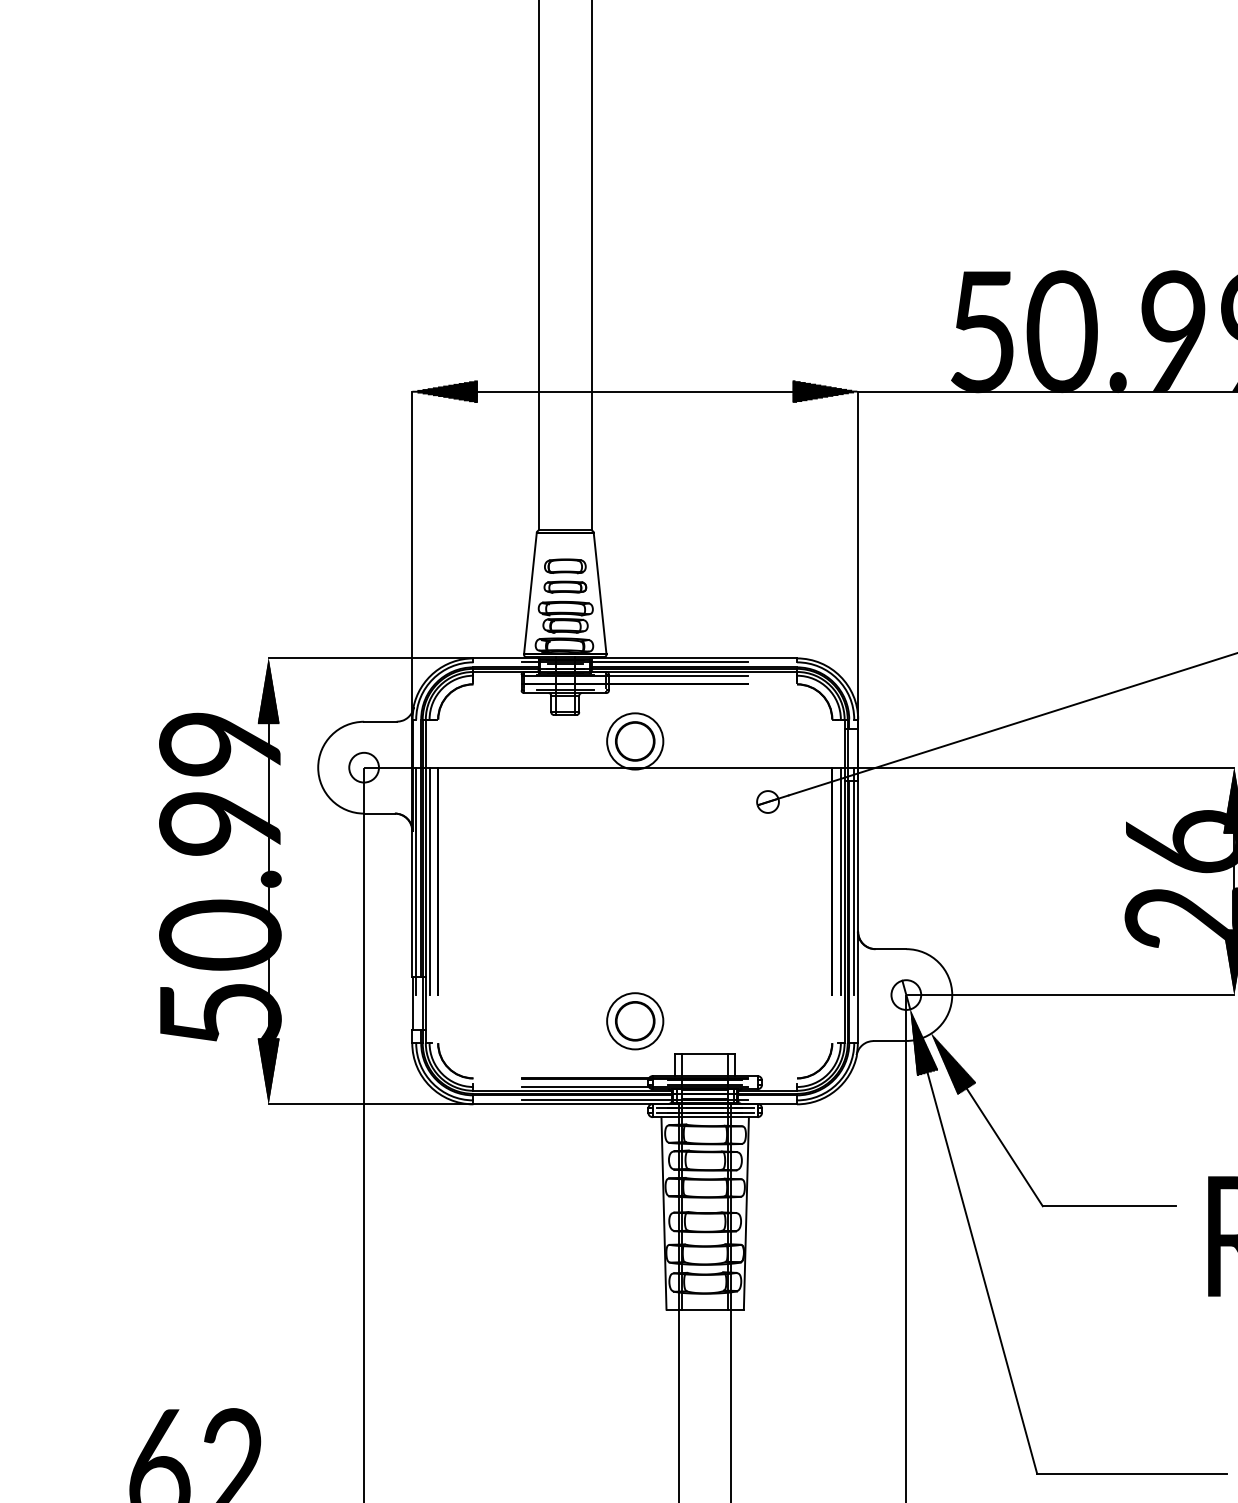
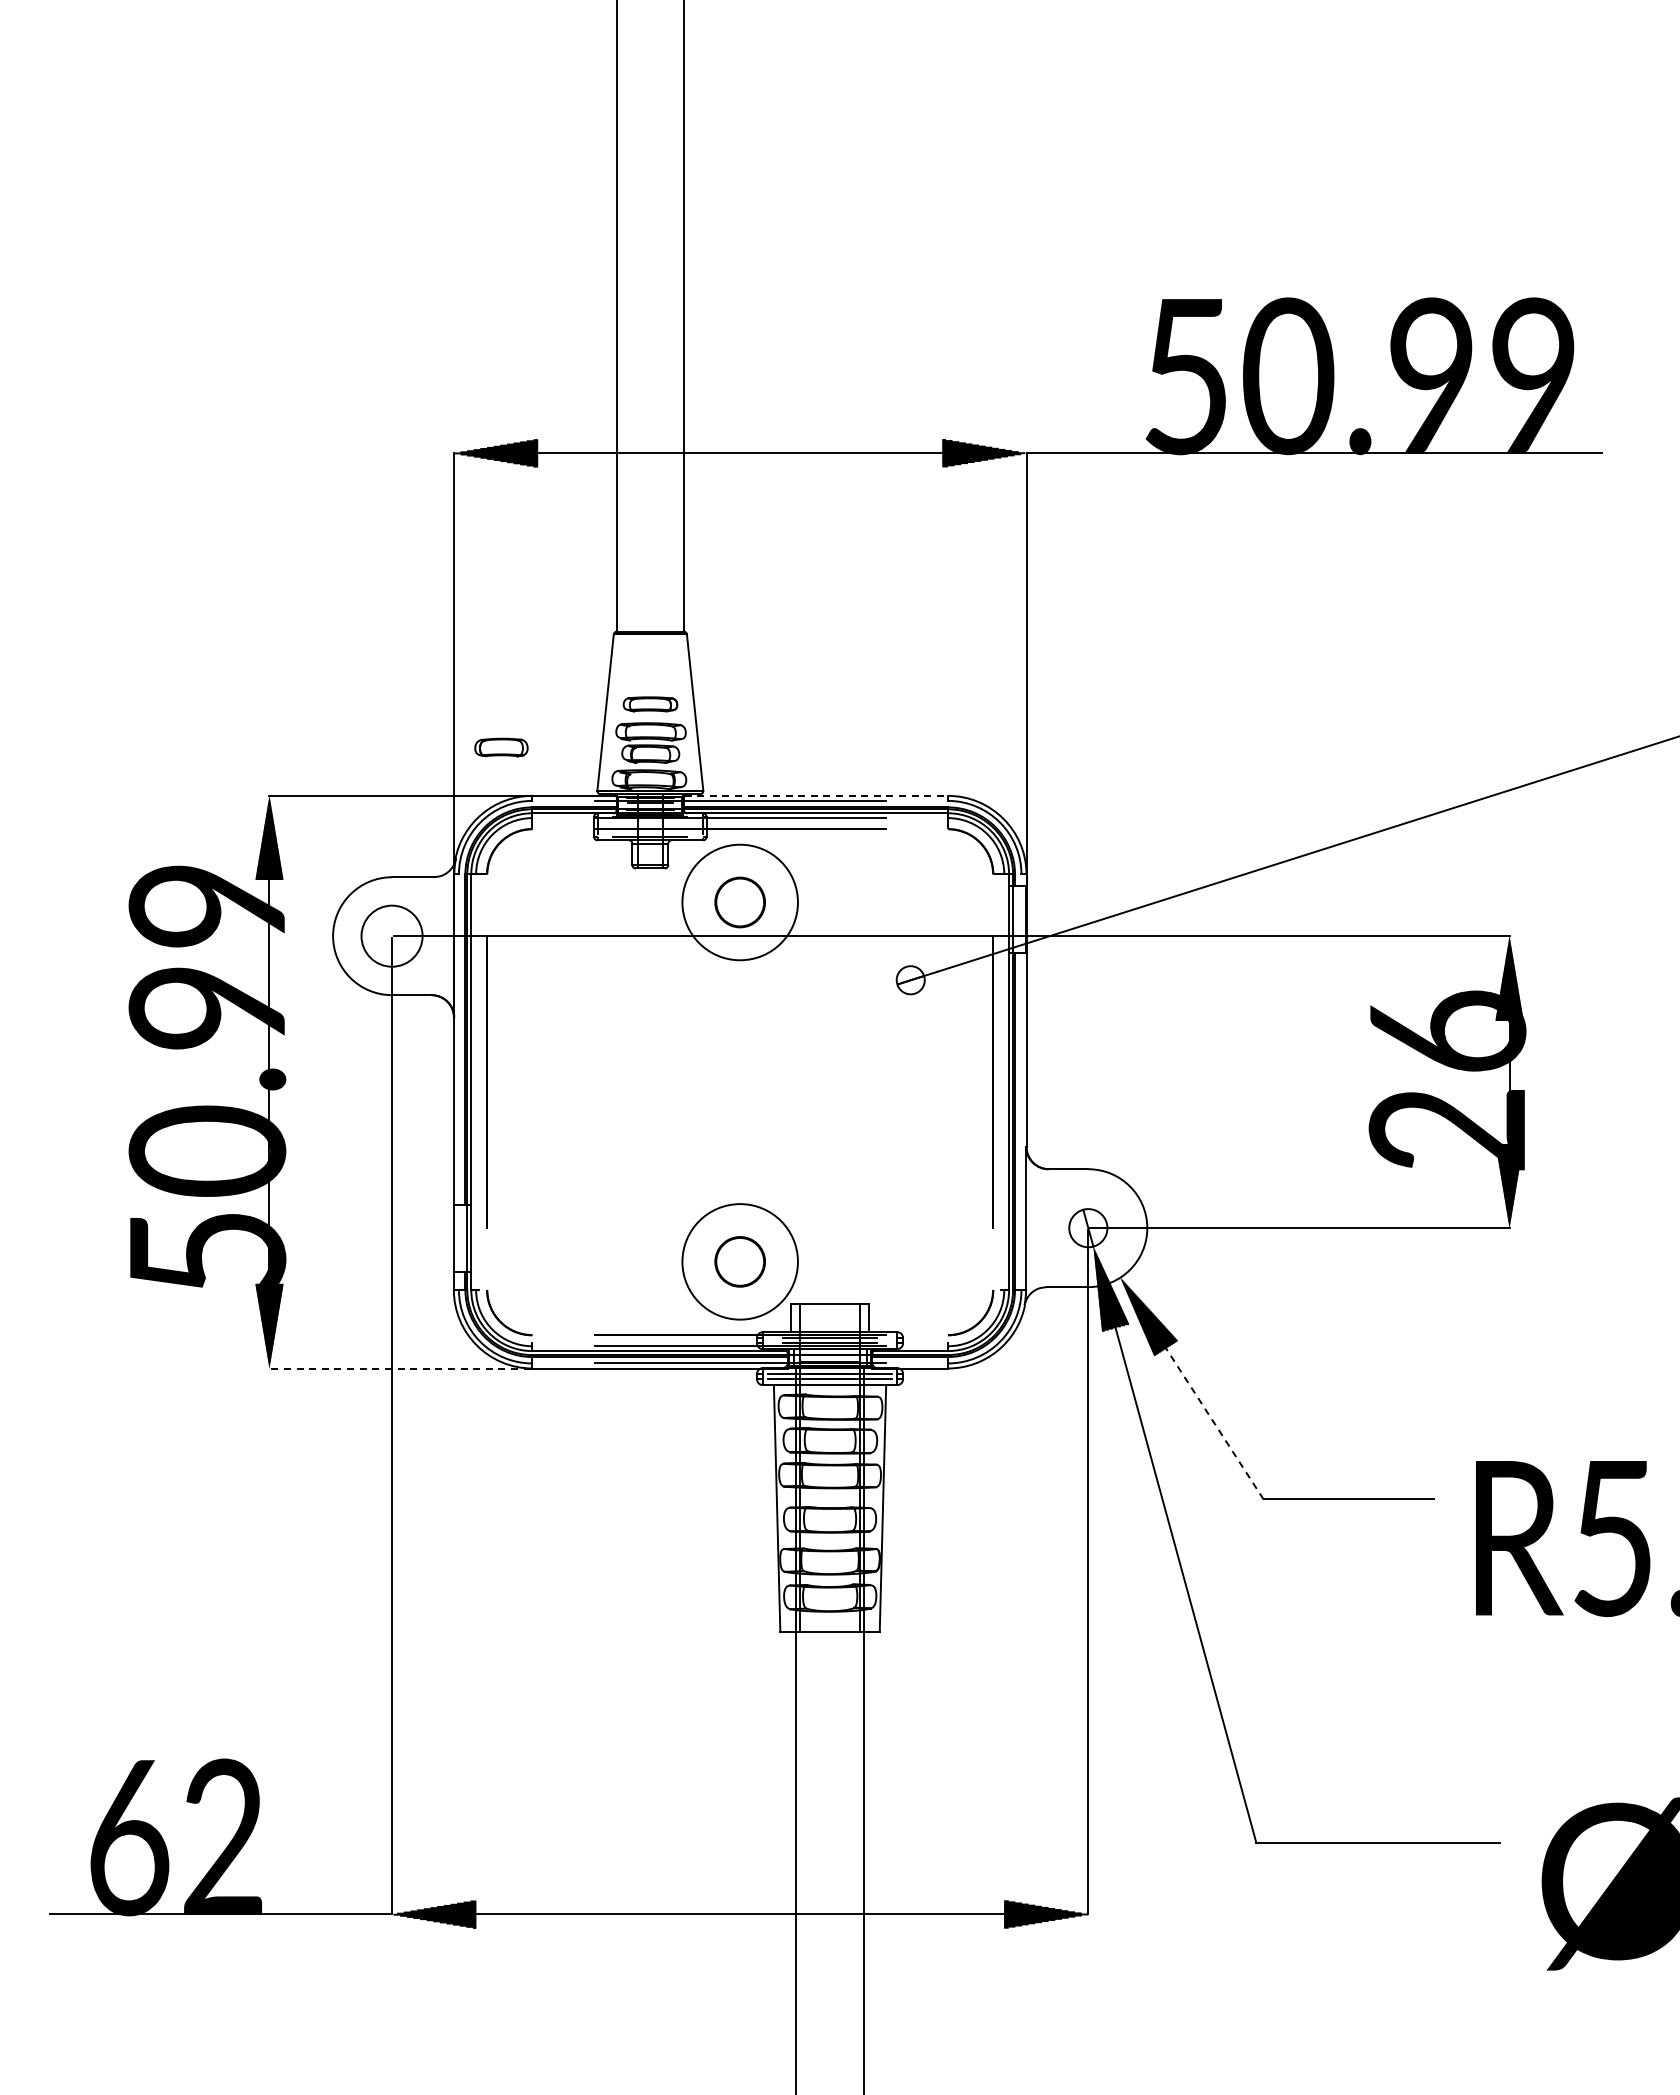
part: (565, 566) -> (501, 747), moved
line: (694, 658) -> (816, 795), solid -> dashed
circle: (635, 741) -> (740, 902), size x1.6
circle: (363, 767) -> (391, 936), size x1.6
line: (415, 880) -> (458, 1081), removed
line: (429, 880) -> (476, 1081), removed
line: (841, 880) -> (1004, 1081), removed
line: (854, 880) -> (1021, 1081), removed
circle: (635, 1021) -> (740, 1261), size x1.6
line: (370, 1104) -> (400, 1368), solid -> dashed
line: (1004, 1147) -> (1214, 1423), solid -> dashed

